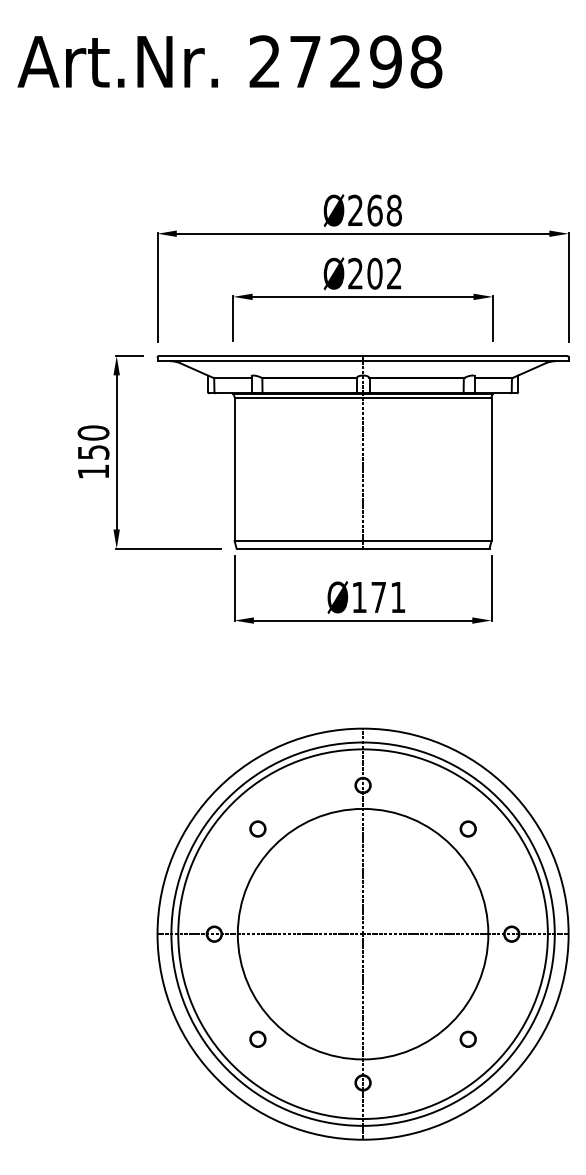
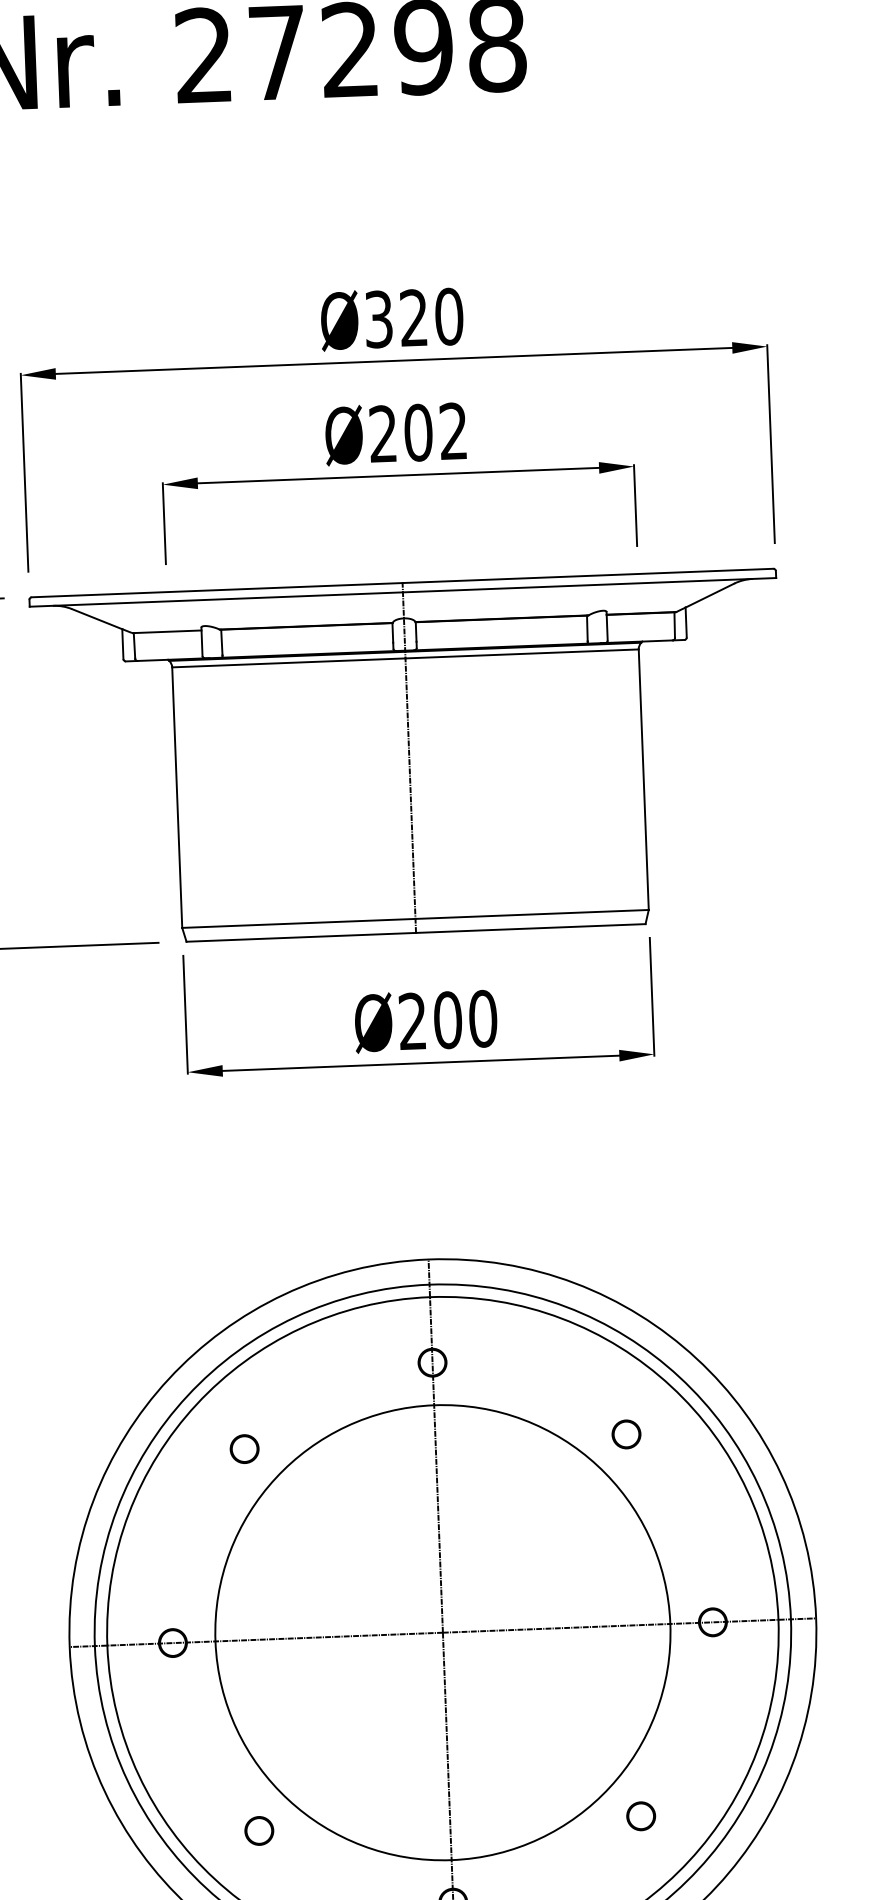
text: (374, 210) -> (413, 317), Ø268 -> Ø320
text: (378, 597) -> (447, 1020), Ø171 -> Ø200

